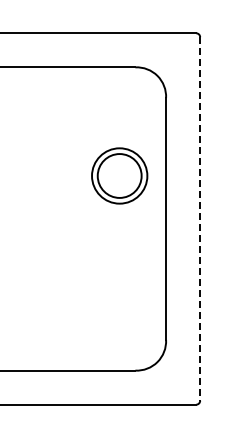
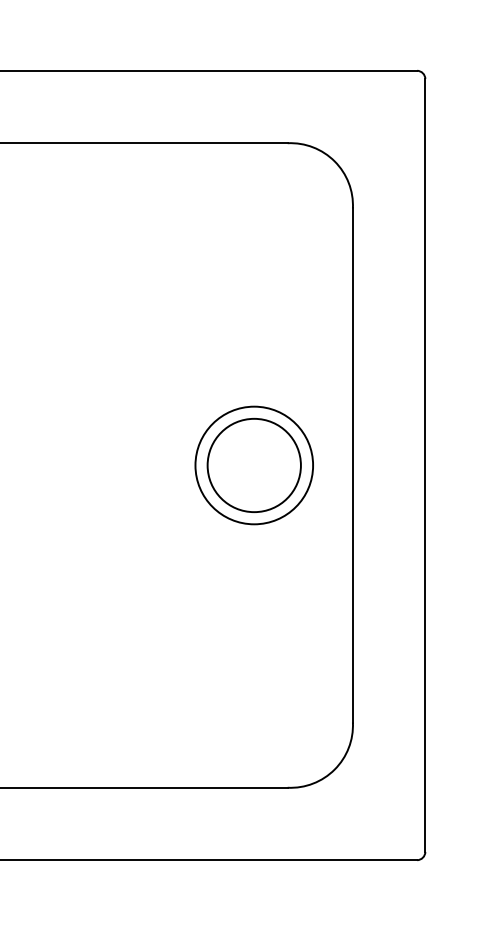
part: (119, 175) -> (253, 464), moved
line: (200, 219) -> (426, 466), dashed -> solid

